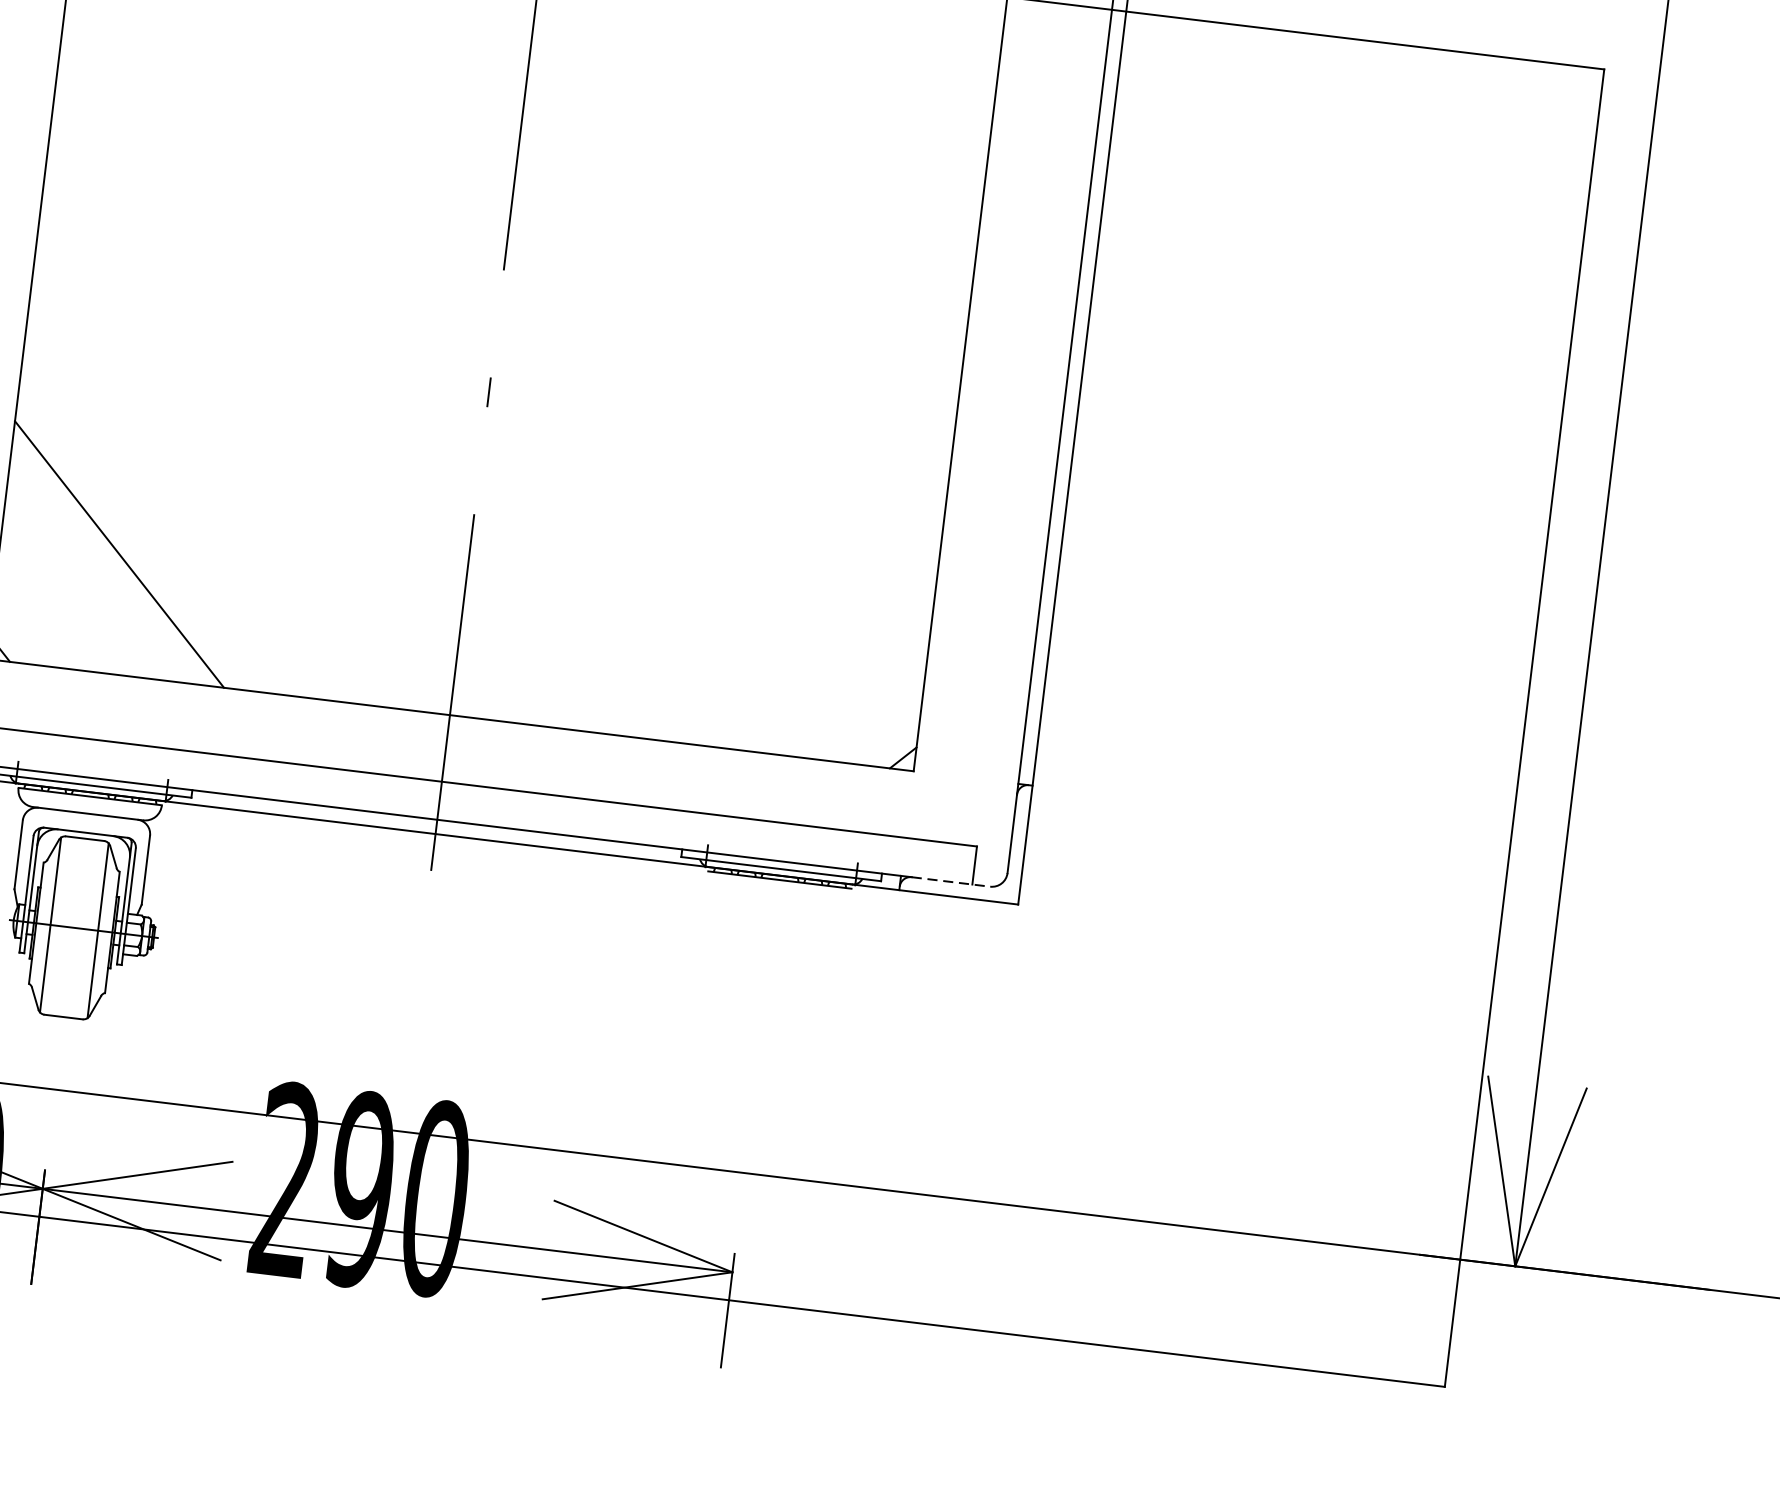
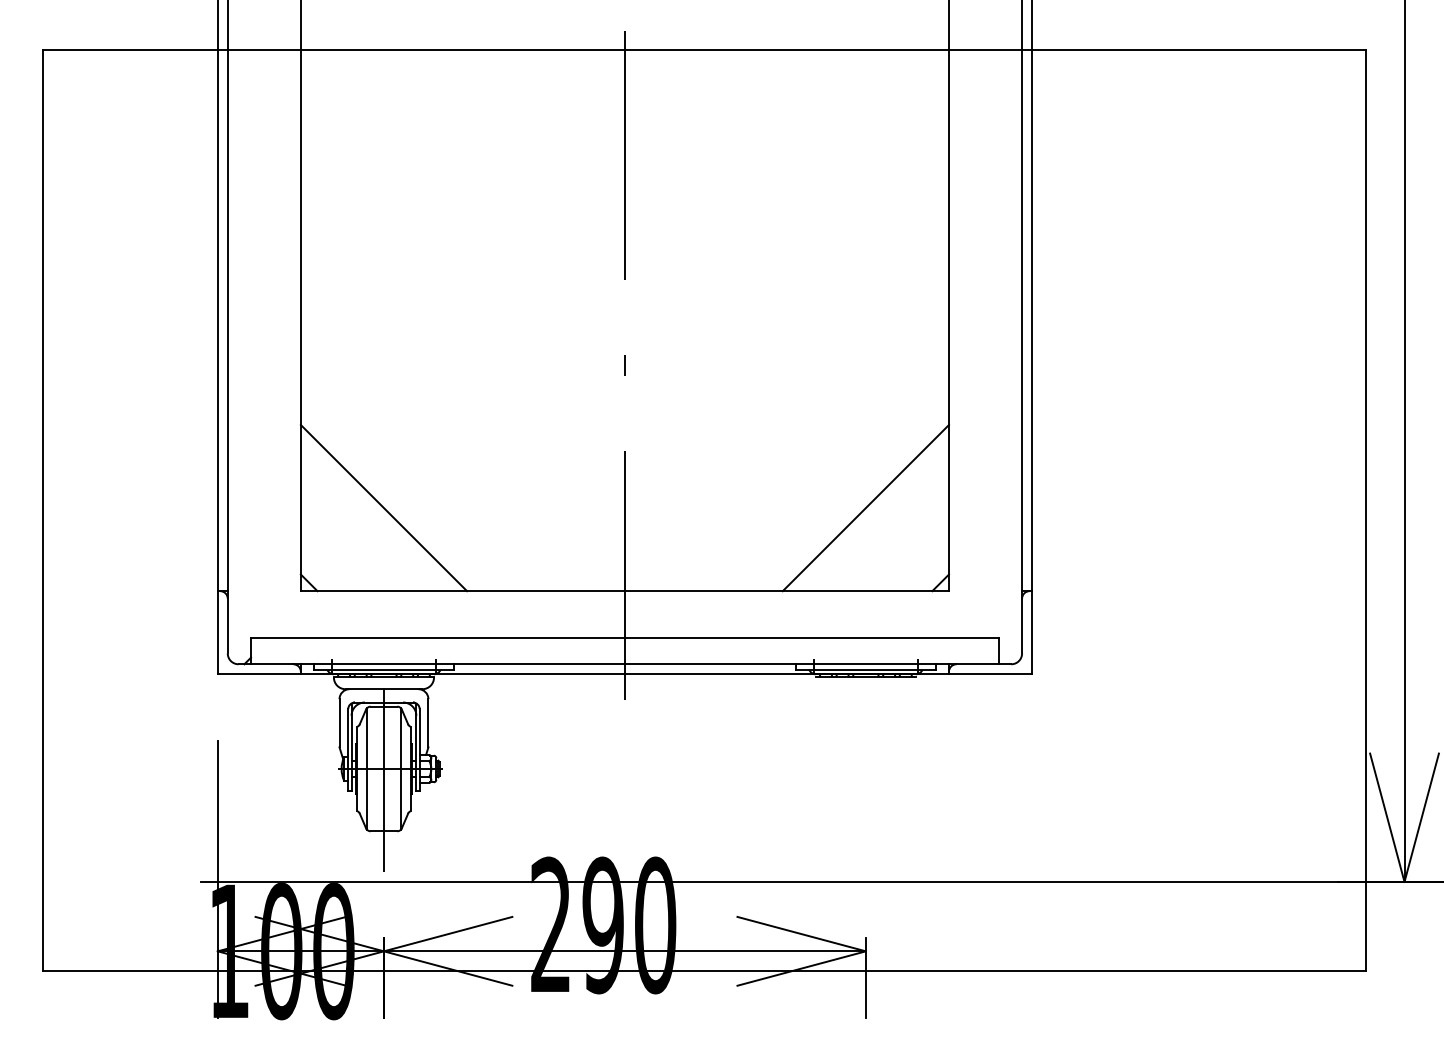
line: (808, 638) -> (865, 508), added
line: (951, 882) -> (984, 664), dashed -> solid
line: (71, 944) -> (383, 780), added

